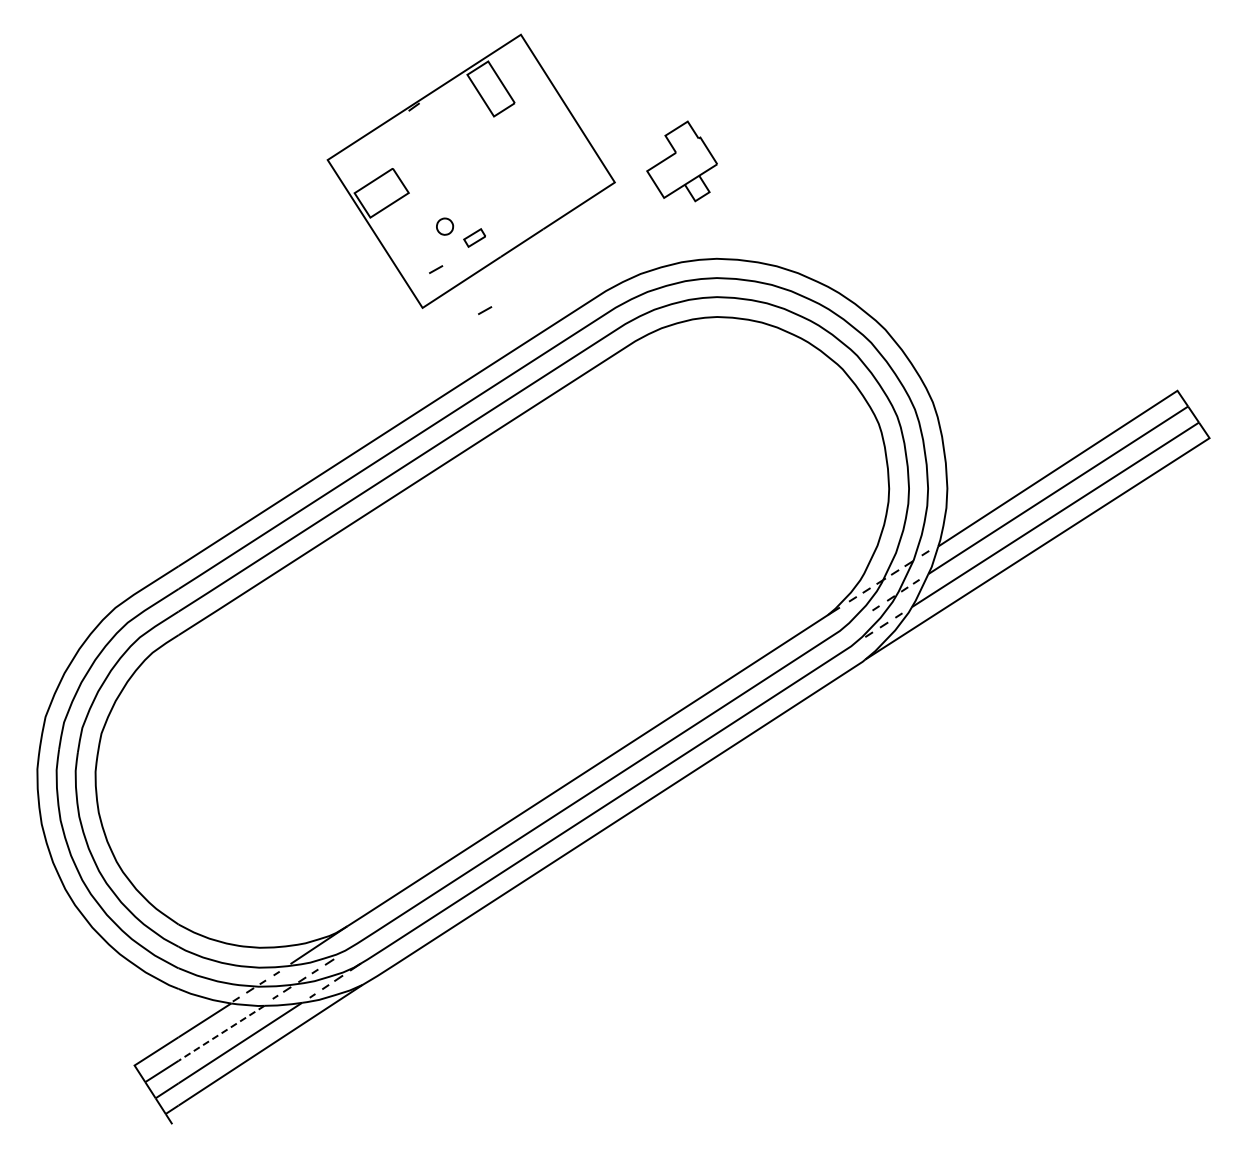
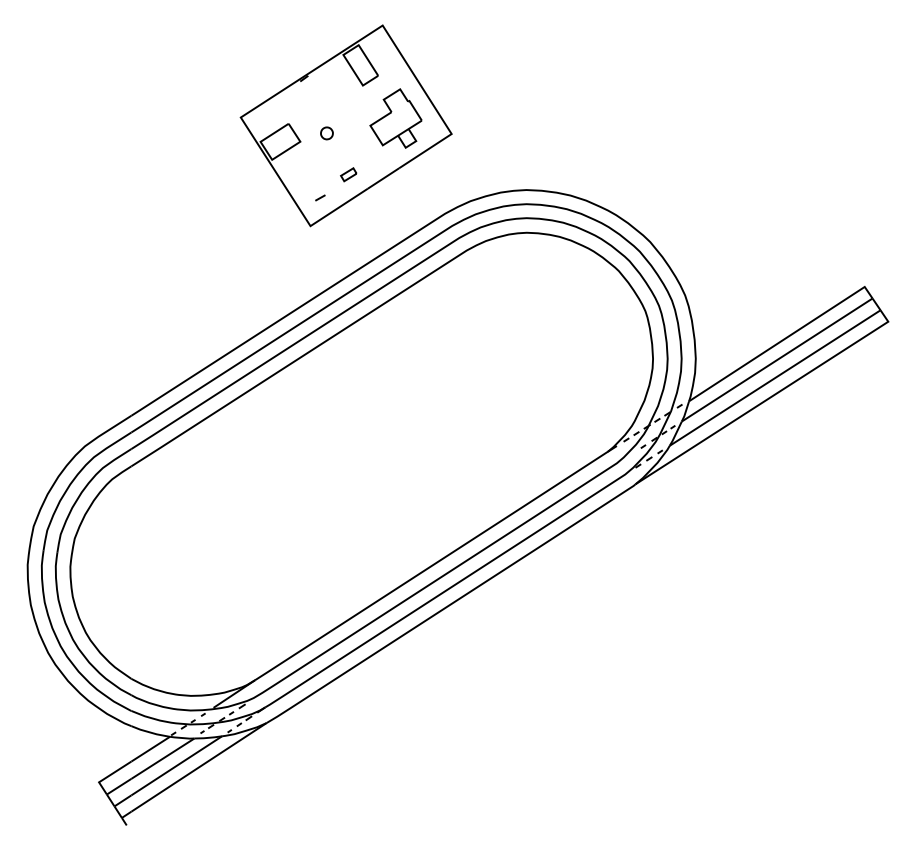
part: (681, 161) -> (395, 118), moved
part: (445, 226) -> (327, 133), moved
line: (485, 310) -> (356, 228), removed
line: (221, 1033) -> (162, 758), dashed -> solid

